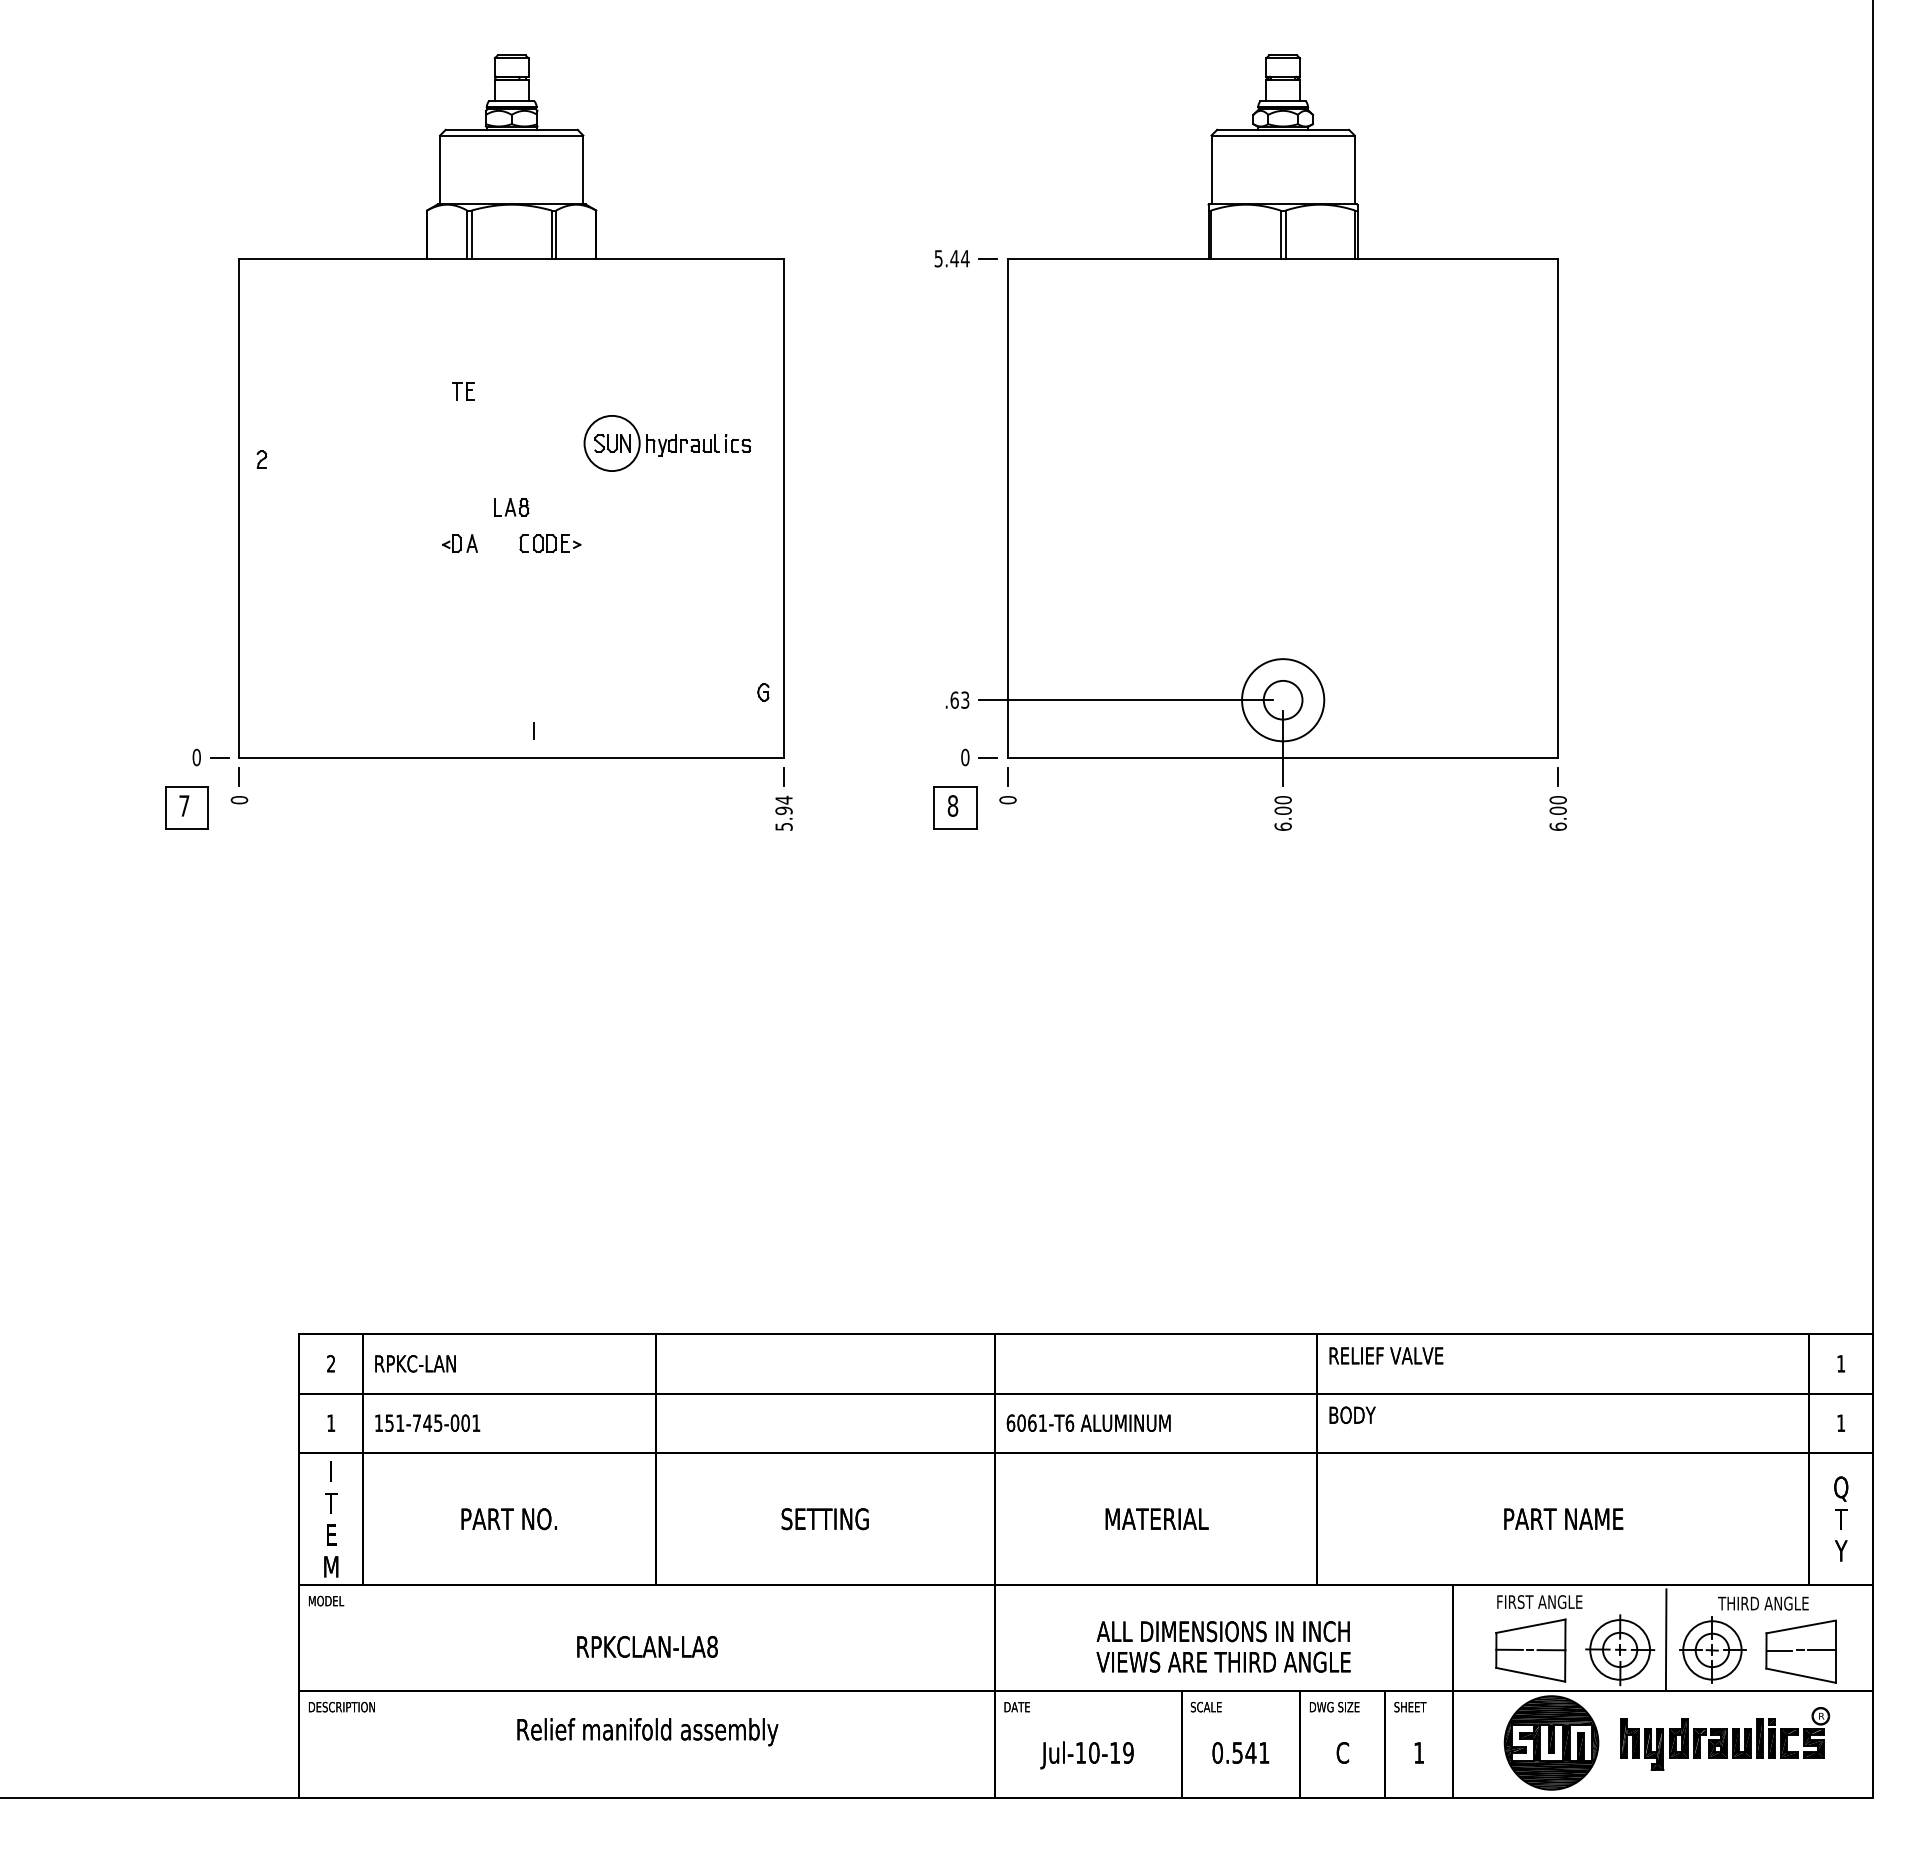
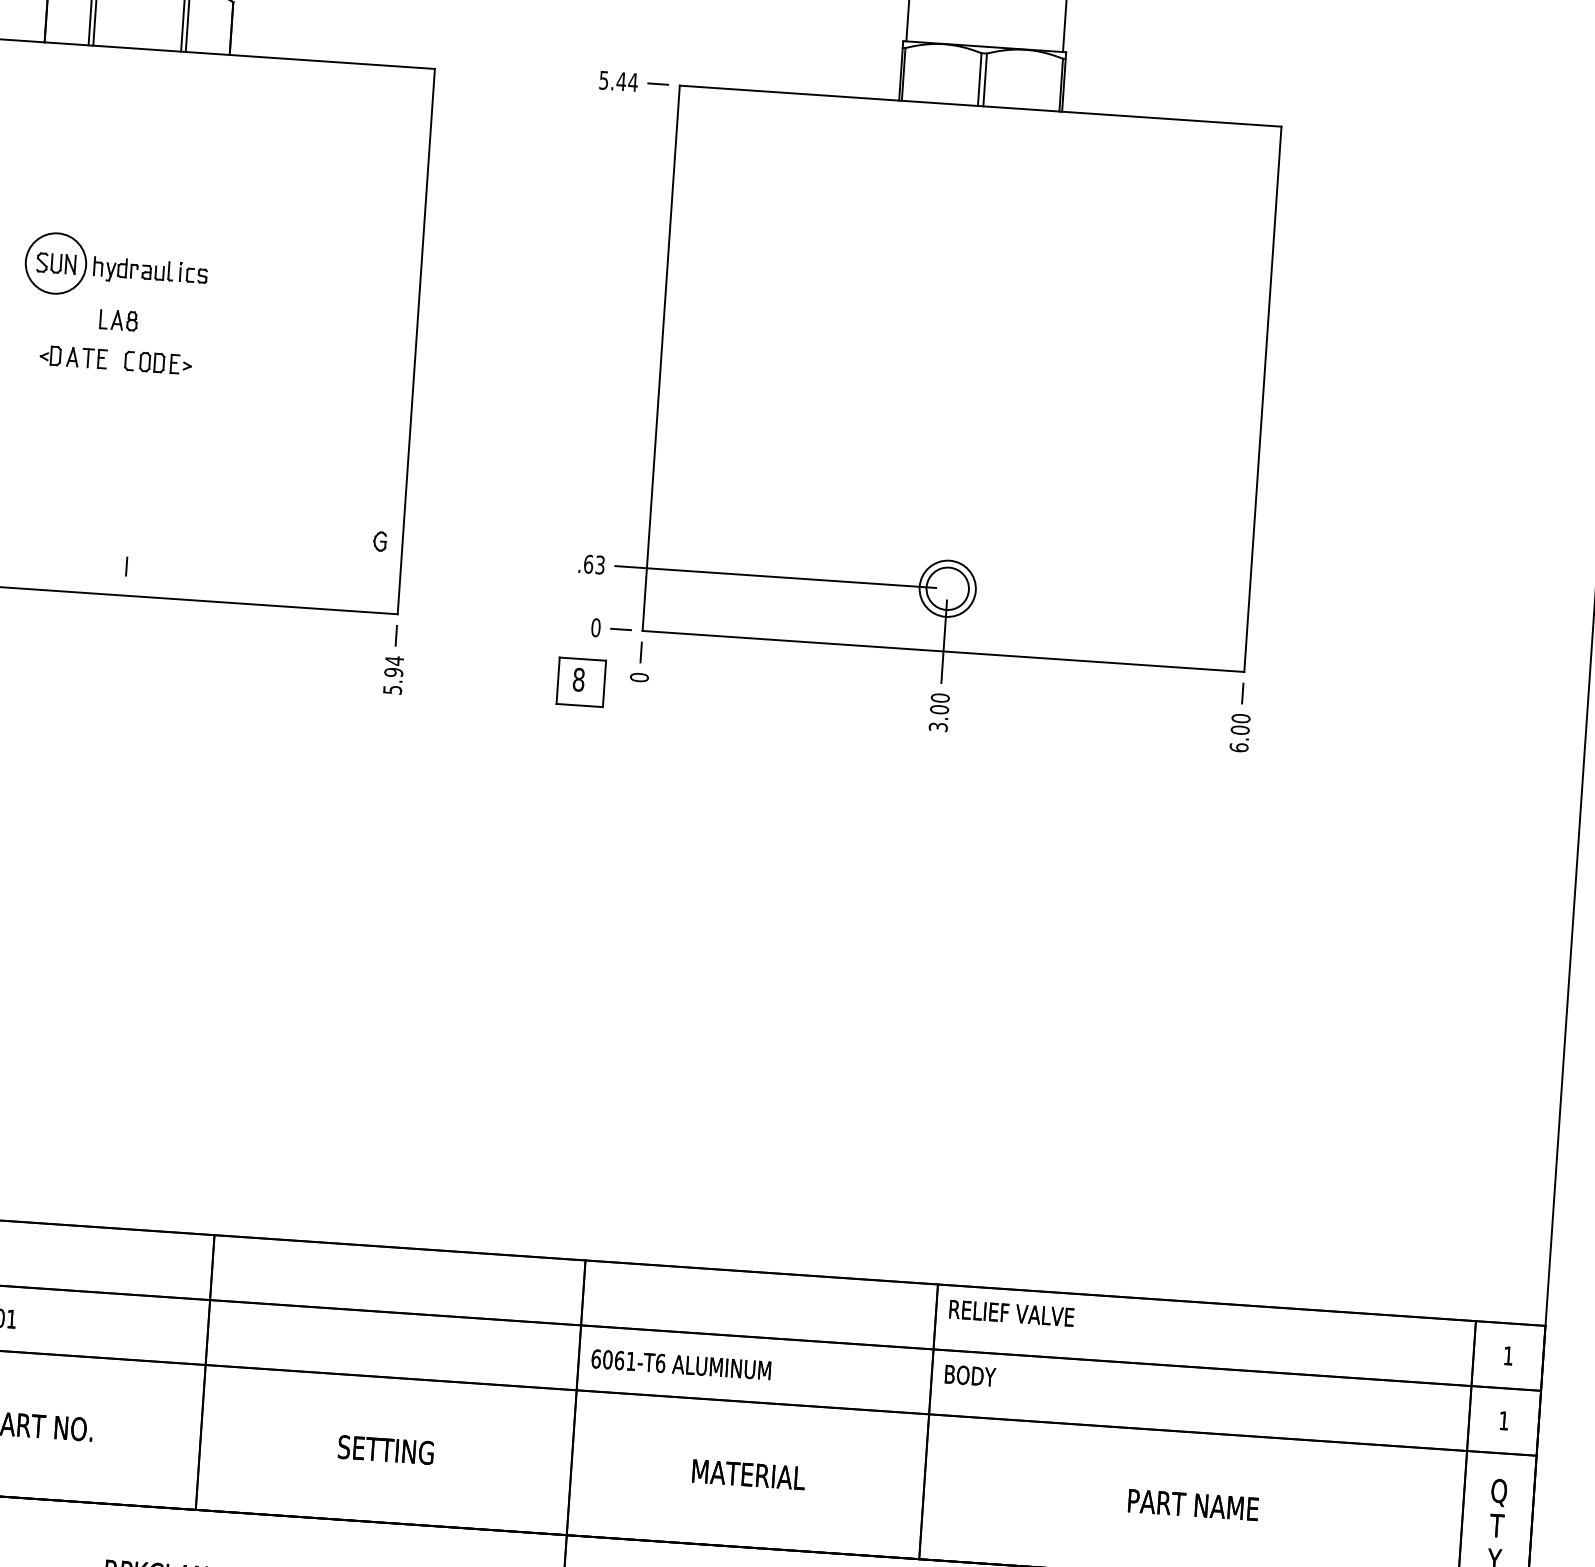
part: (463, 391) -> (94, 358), moved
part: (666, 443) -> (115, 267), moved
circle: (1282, 699) -> (947, 587), size x0.62
text: (1282, 826) -> (937, 726), 6.00 -> 3.00

